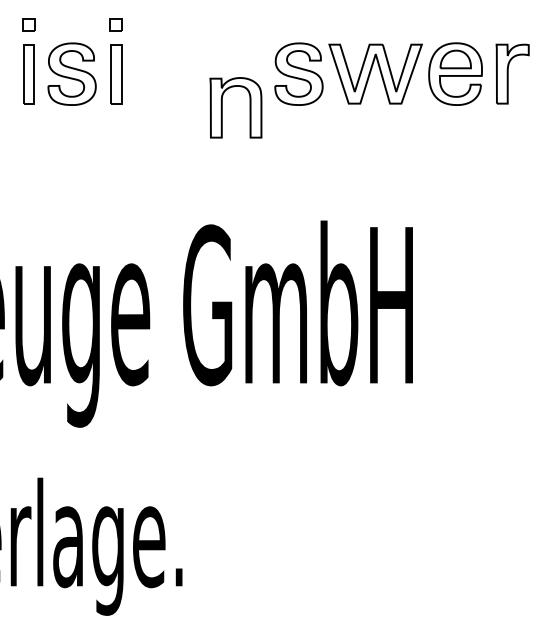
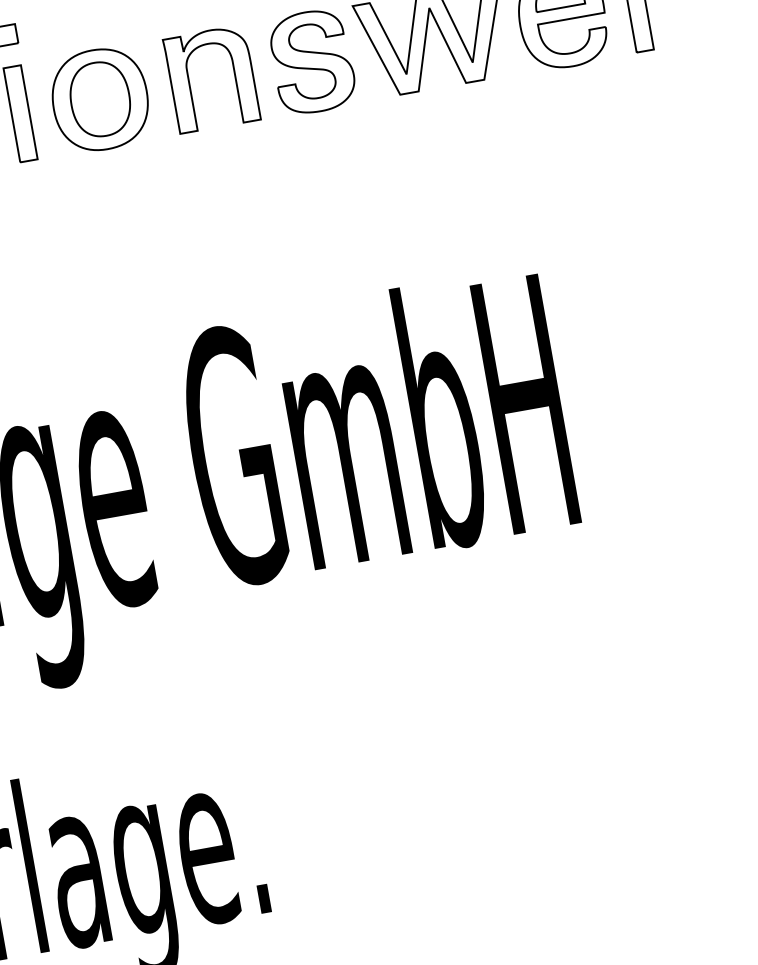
part: (165, 73) -> (99, 98), added
part: (222, 107) -> (190, 82), moved

